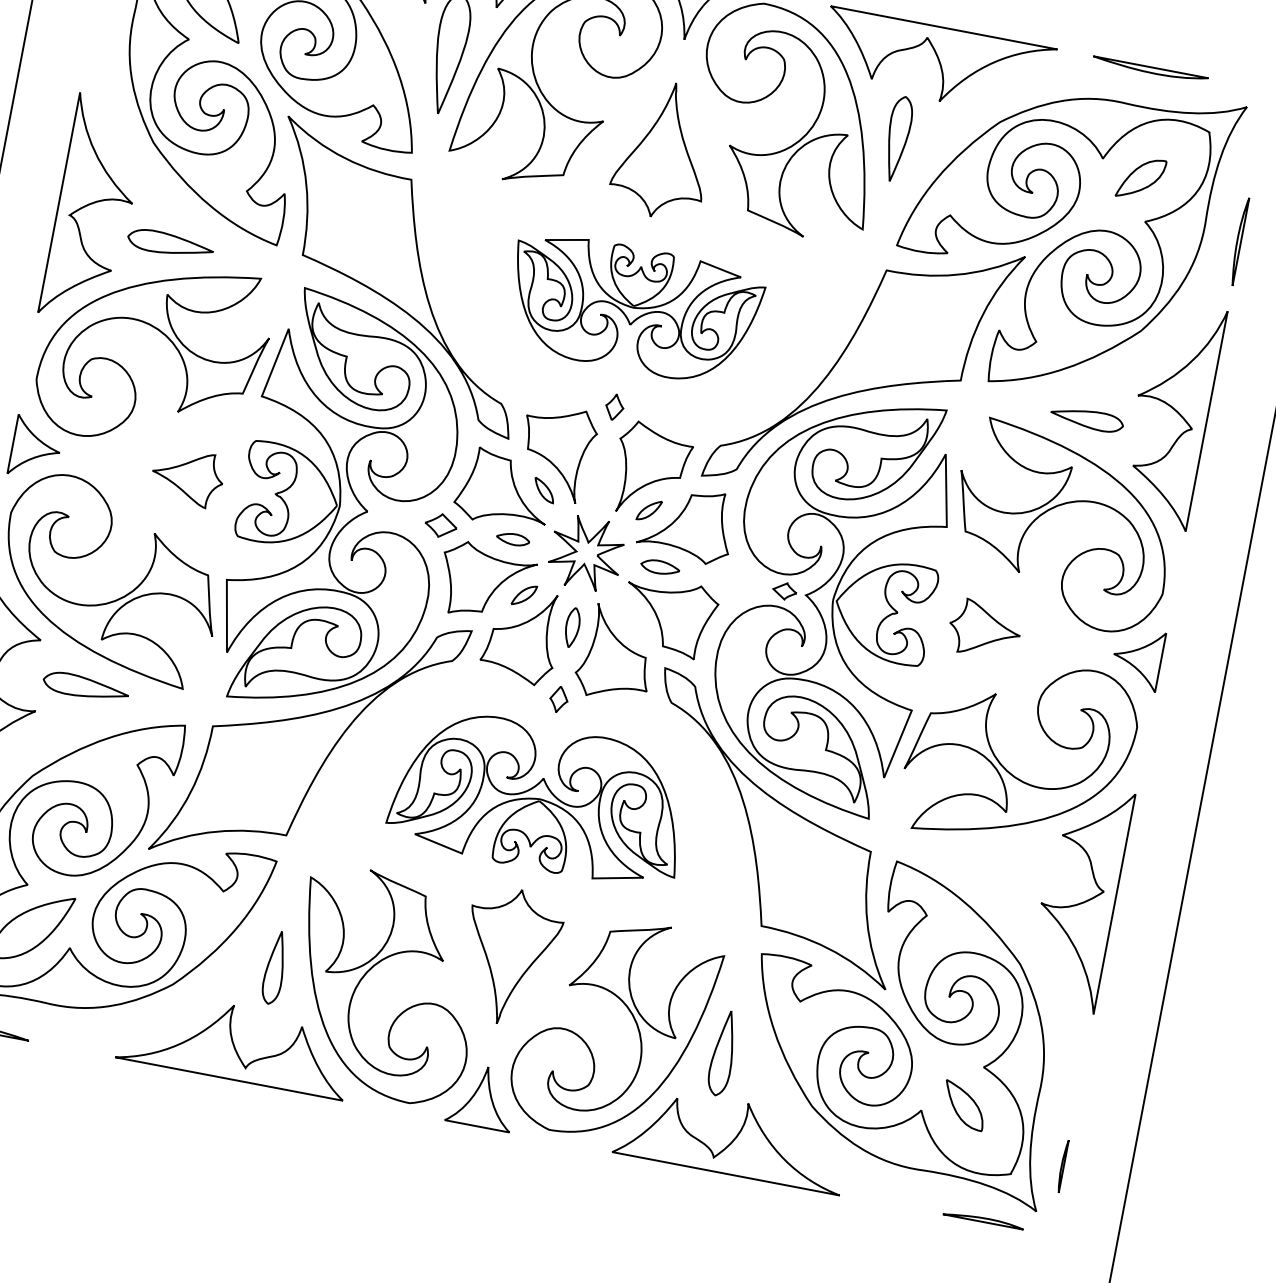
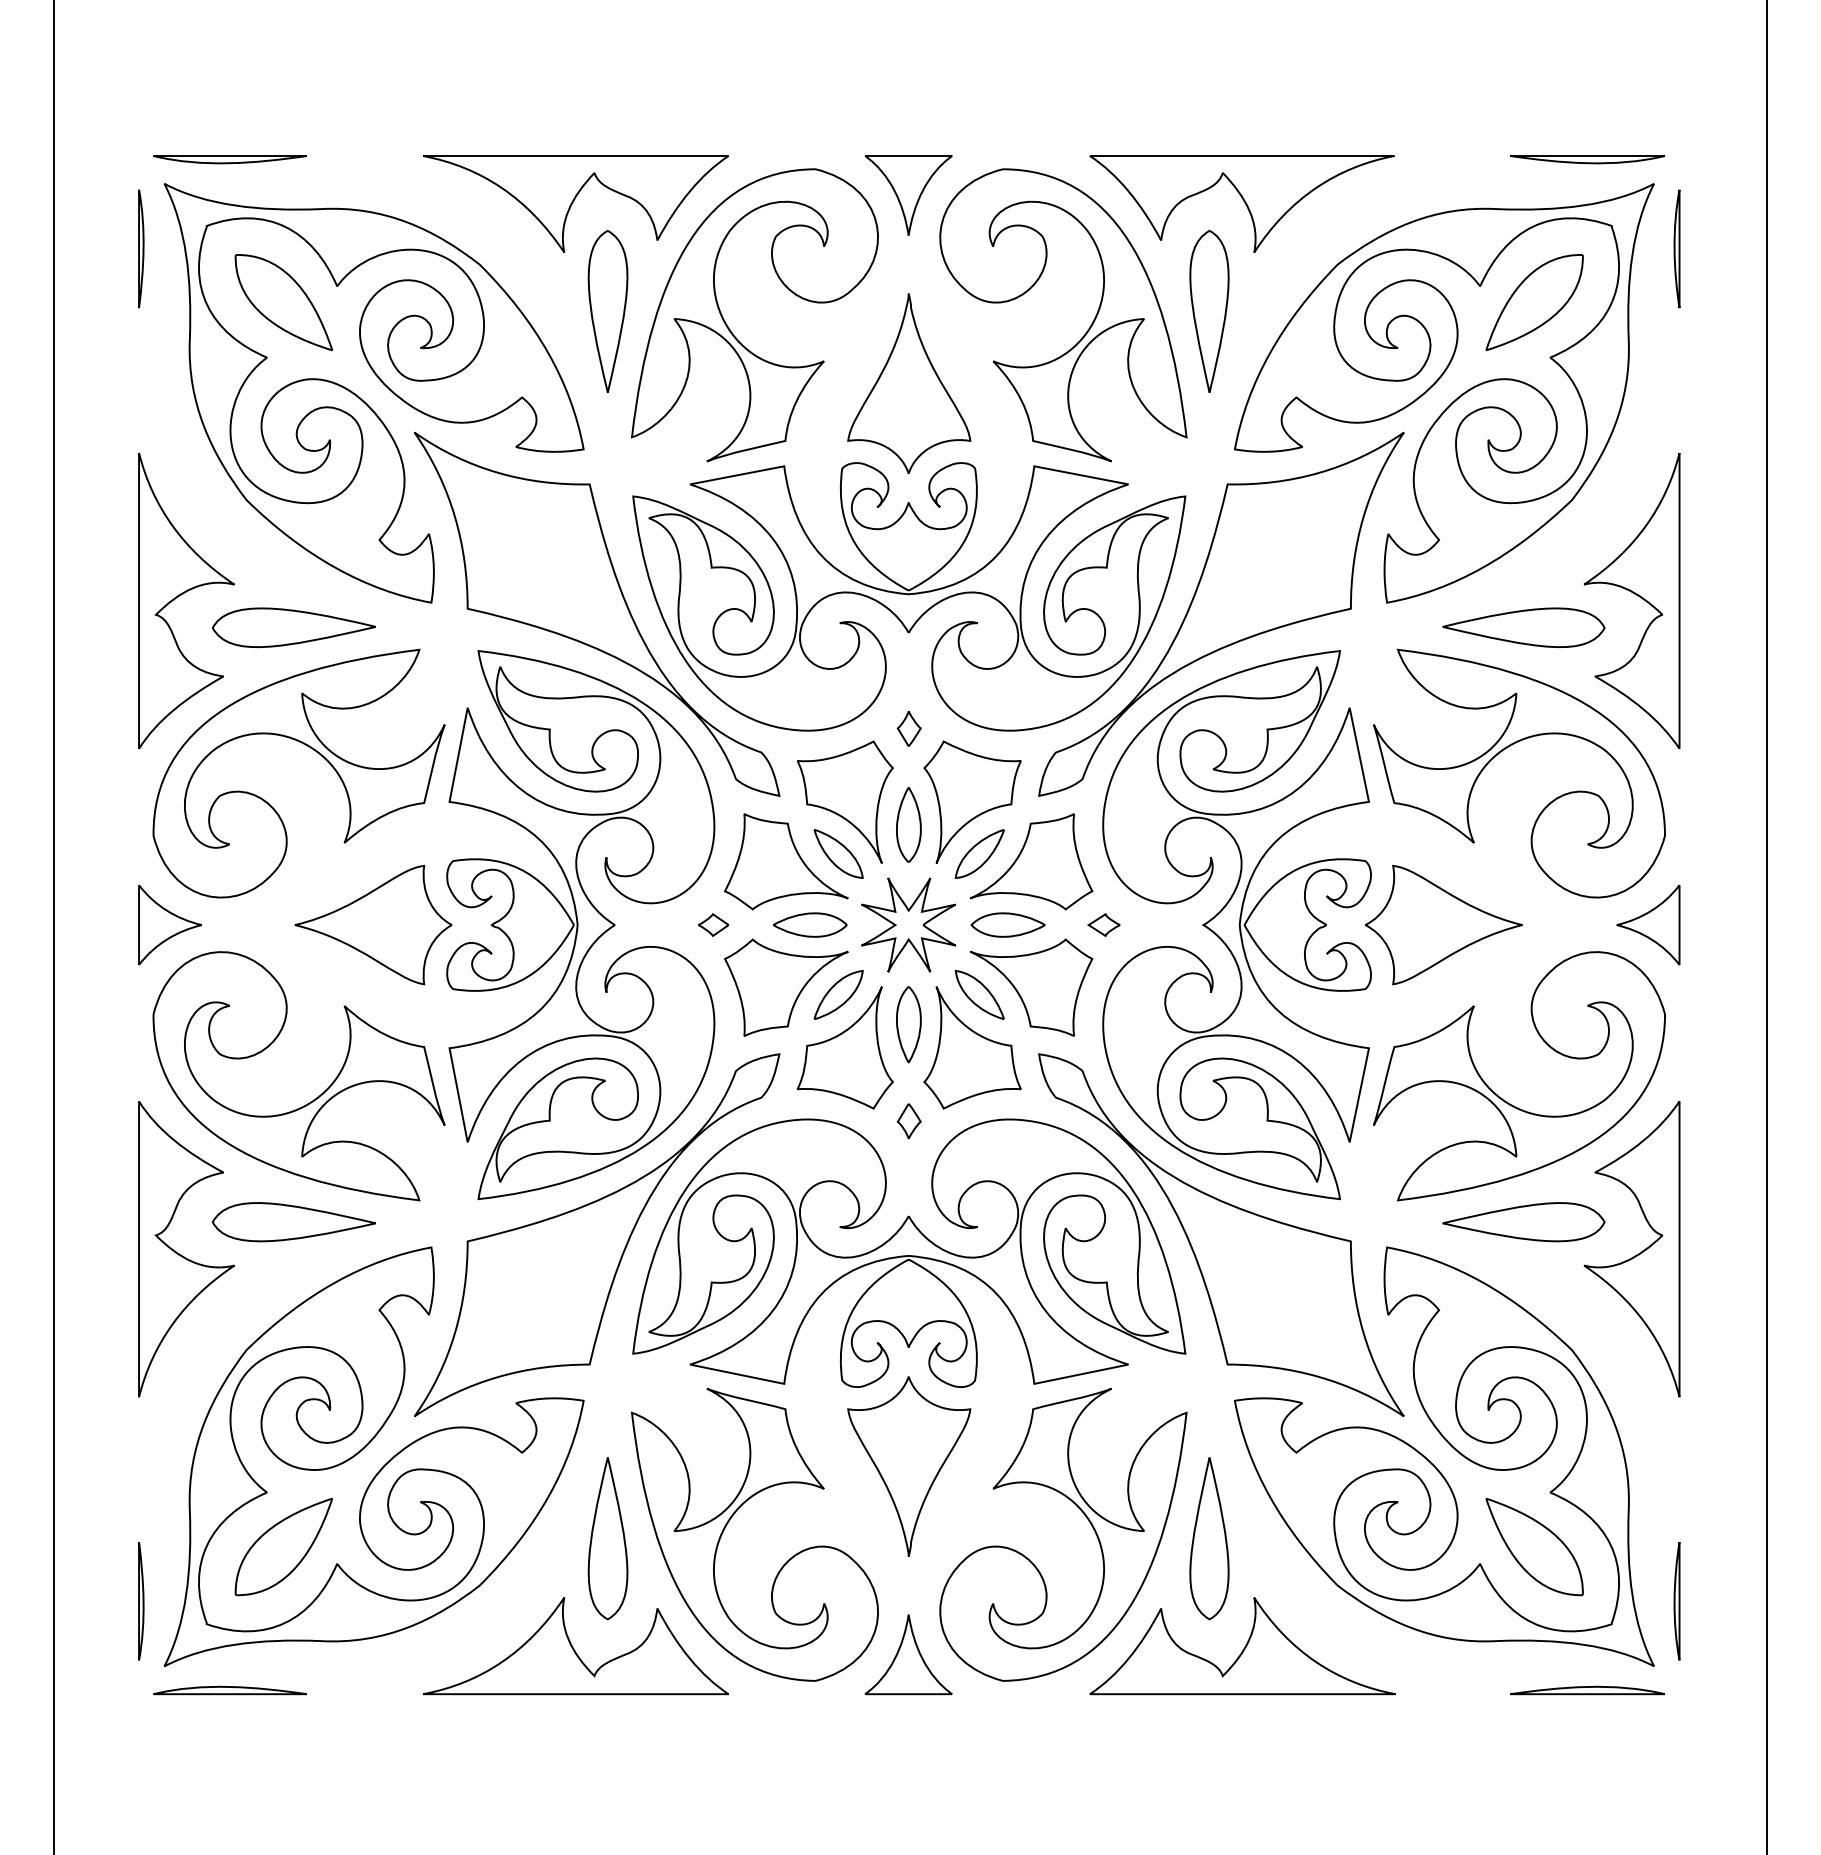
part: (1150, 69) -> (1587, 159), moved
part: (897, 139) -> (1209, 311), size x1.43
part: (1141, 178) -> (1534, 302), size x1.67
part: (1238, 241) -> (1676, 248), moved
part: (170, 244) -> (293, 627), size x1.43
part: (633, 308) -> (909, 596), size x1.67
part: (1086, 419) -> (1523, 627), size x1.67
part: (187, 477) -> (373, 925), size x1.67
part: (600, 478) -> (908, 824), added
part: (544, 490) -> (838, 853), size x1.67
part: (649, 510) -> (979, 853), size x1.67
part: (441, 525) -> (713, 924), size x0.71
part: (513, 538) -> (810, 924), size x1.67
part: (660, 566) -> (1007, 924), size x1.43
part: (784, 590) -> (1103, 924), moved
part: (524, 595) -> (838, 994), size x1.67
part: (629, 615) -> (979, 994), added
part: (572, 627) -> (908, 1024), size x1.43
part: (984, 629) -> (1443, 925), size x1.67
part: (85, 687) -> (293, 1222), size x1.43
part: (540, 797) -> (909, 1252), size x1.43
part: (1002, 862) -> (1523, 1222), added
part: (274, 967) -> (607, 1538), size x1.67
part: (723, 1053) -> (1209, 1538), size x1.43
part: (964, 1105) -> (1534, 1546), size x1.67
part: (1062, 1166) -> (1676, 1601), size x1.67
part: (983, 1220) -> (1587, 1690), size x1.43

